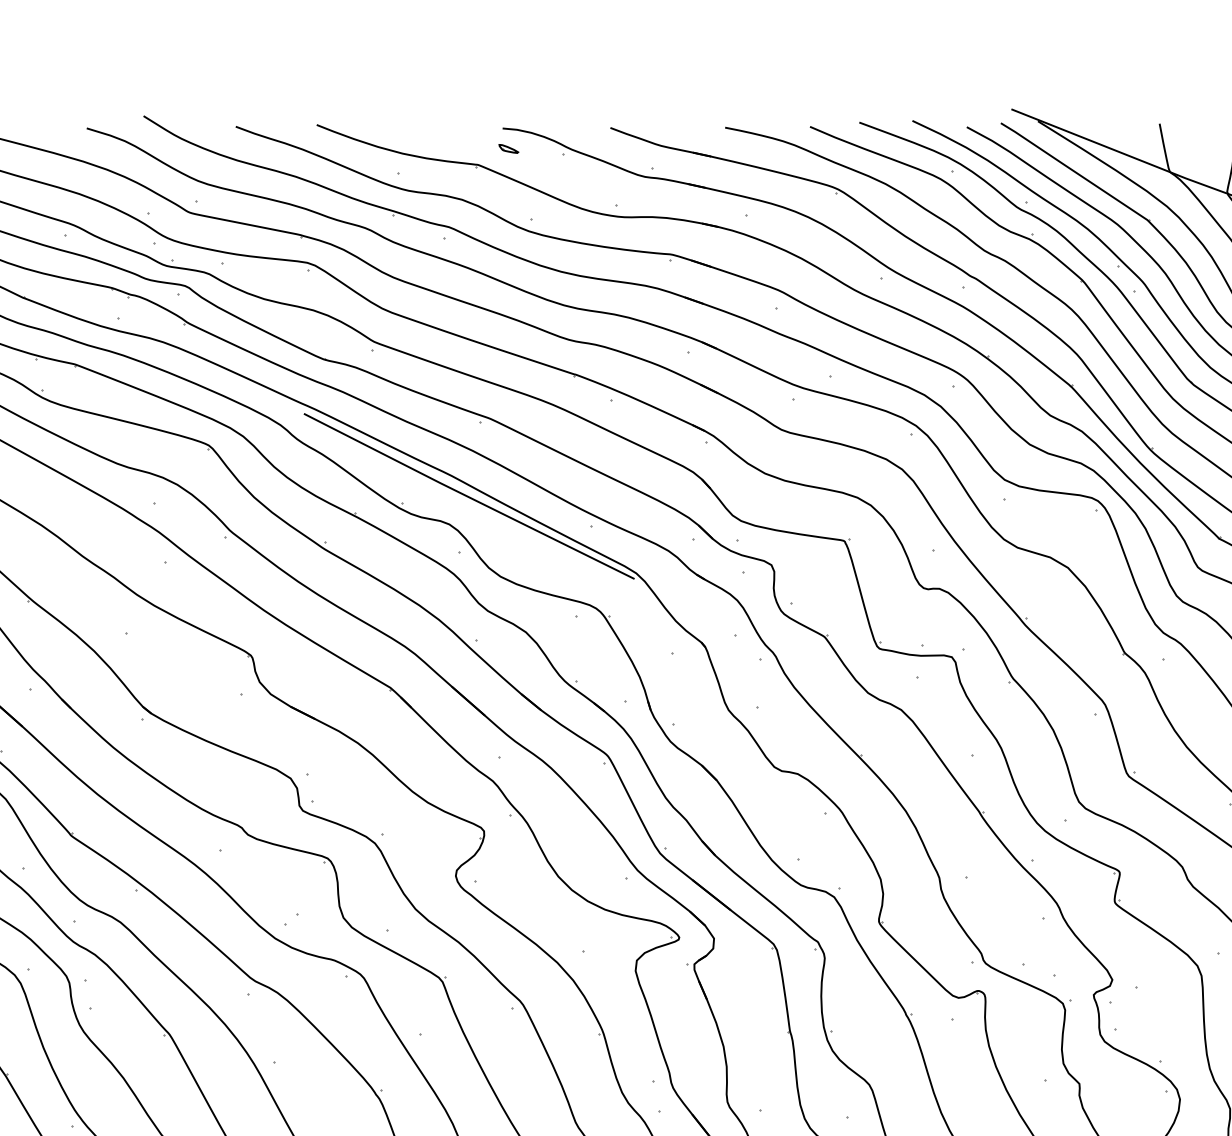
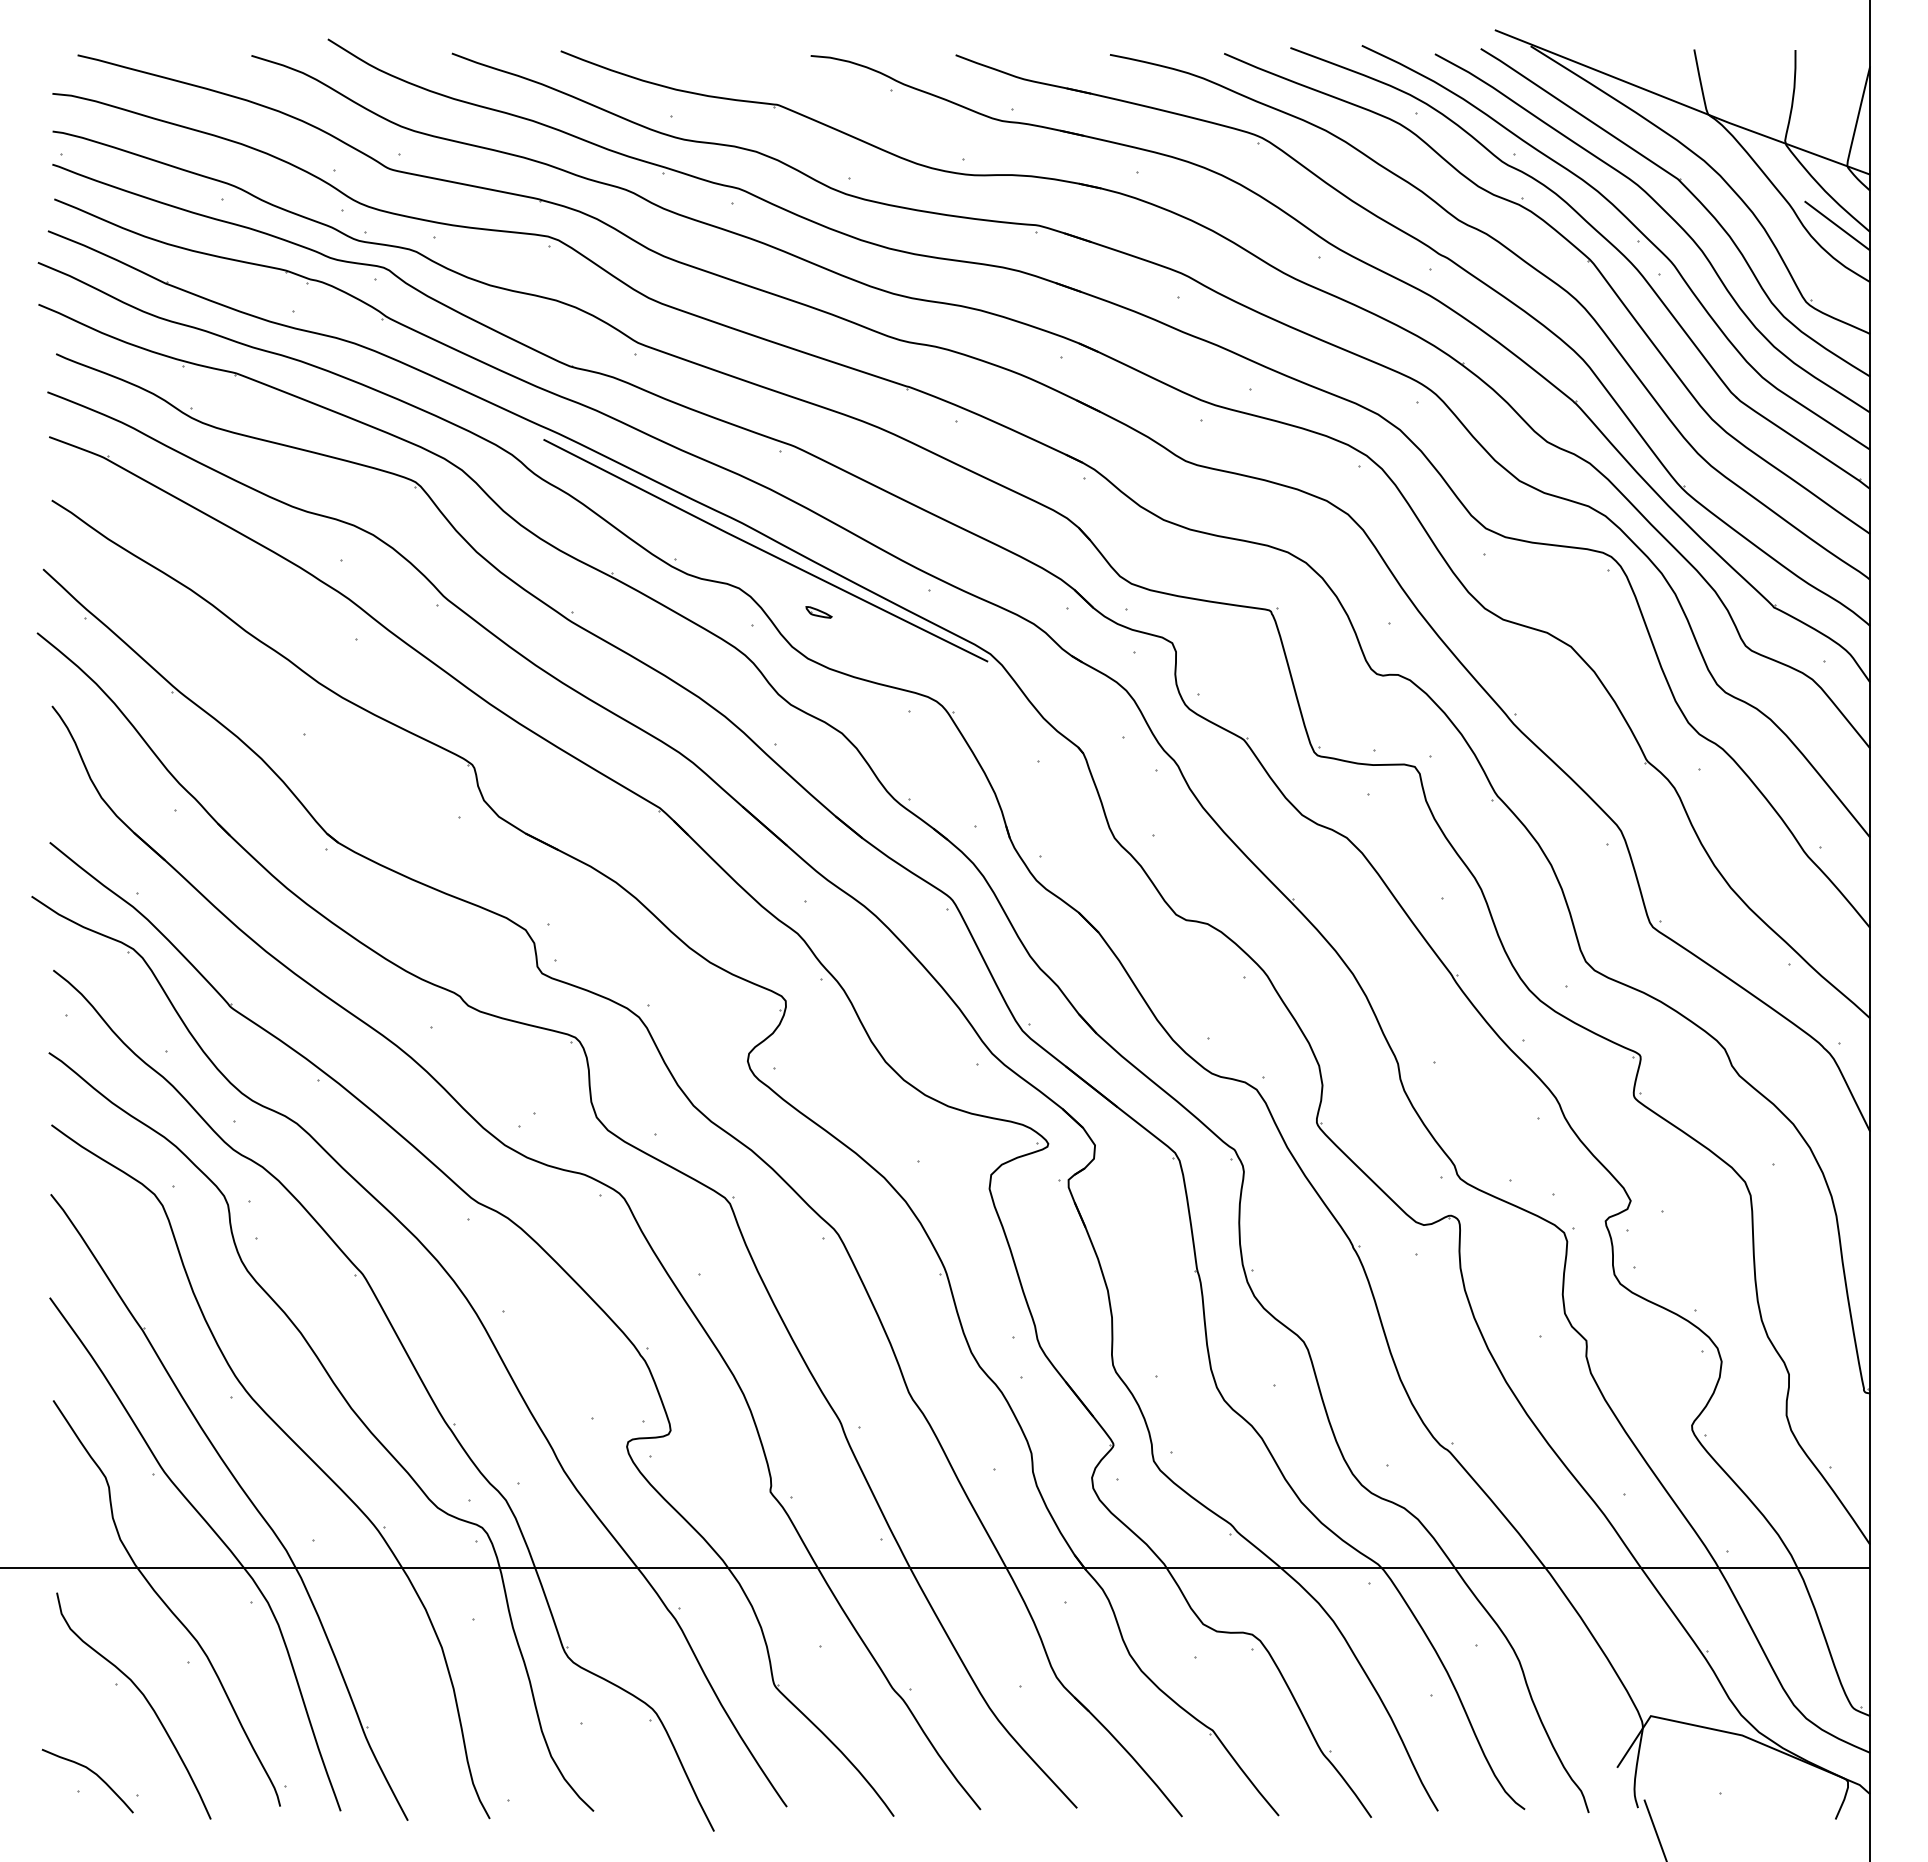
part: (508, 149) -> (818, 612), moved

